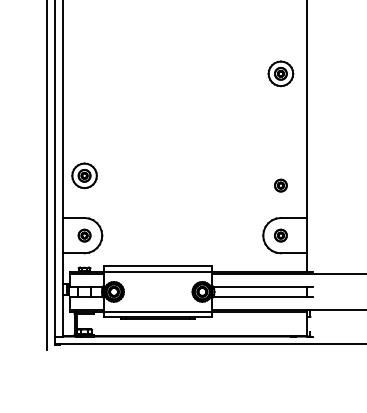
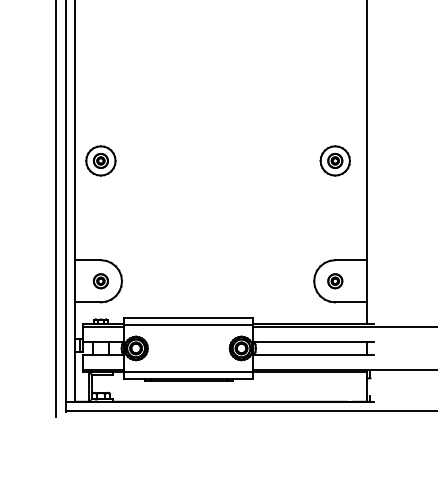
part: (280, 73) -> (334, 160), moved
part: (84, 175) -> (100, 160), moved
part: (280, 185) -> (334, 221), removed

